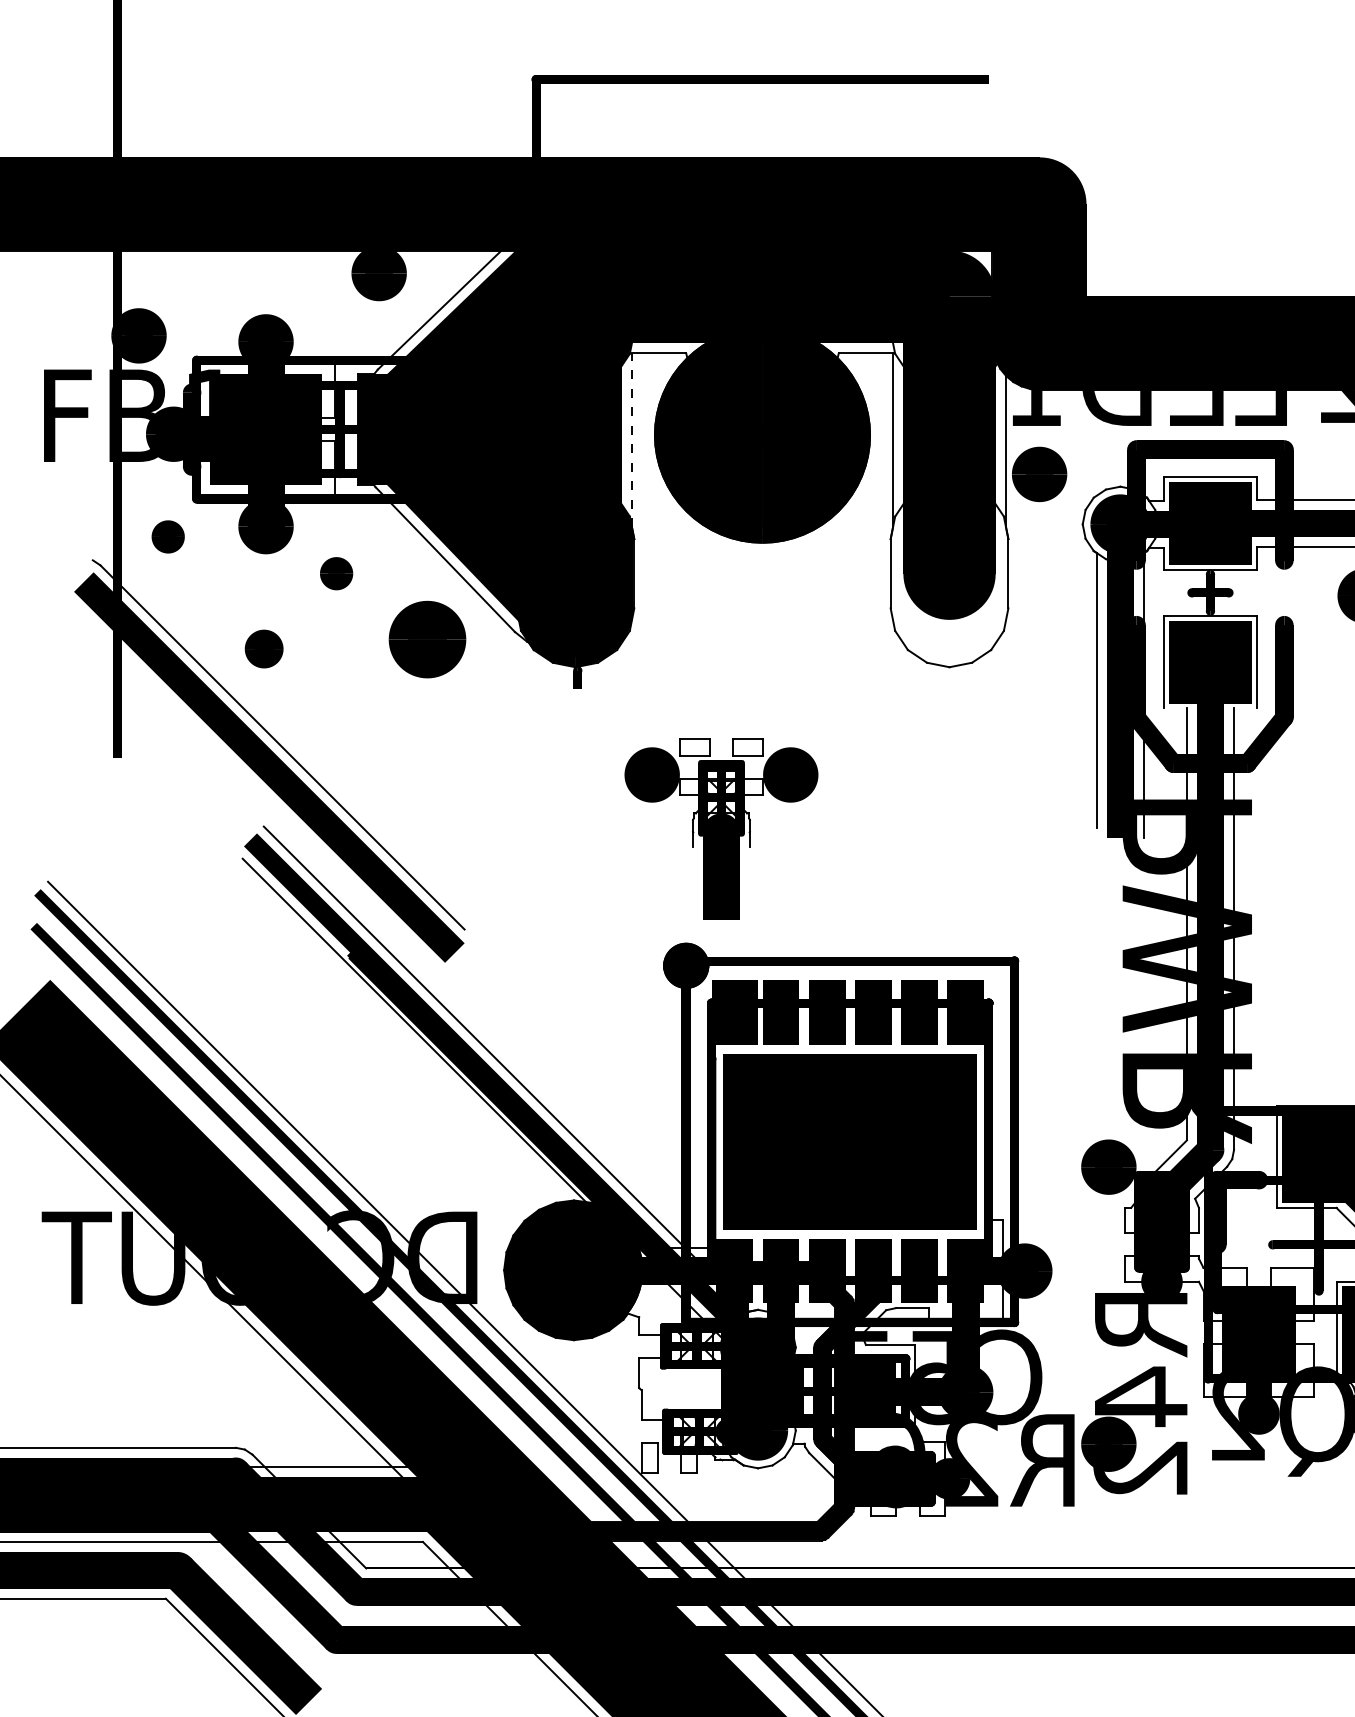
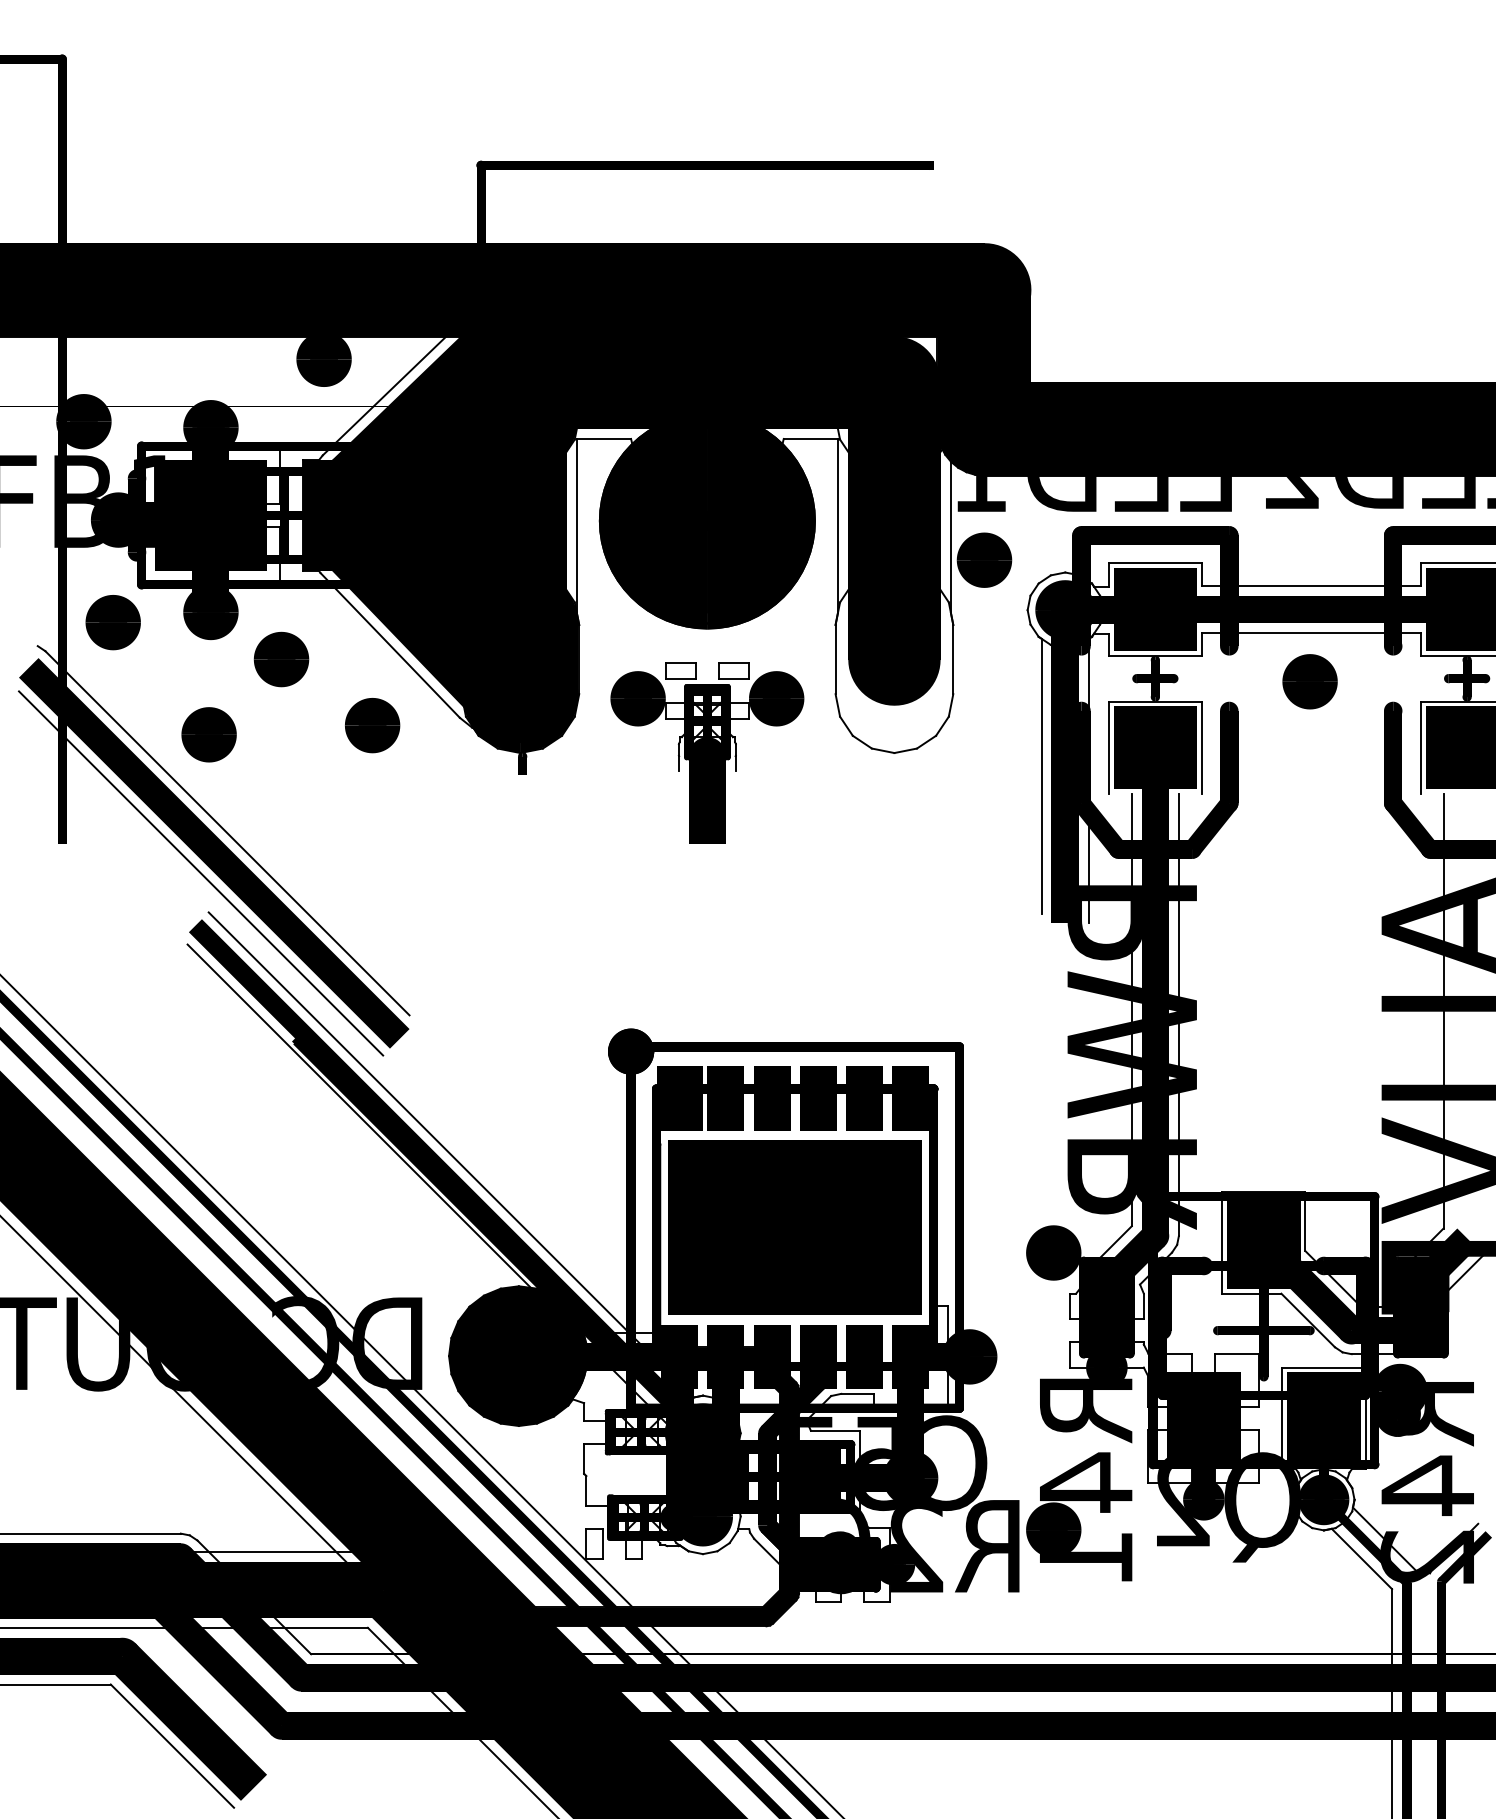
line: (631, 439) -> (576, 525), dashed -> solid
part: (167, 536) -> (112, 622), size x1.67
part: (336, 573) -> (281, 659), size x1.67
part: (427, 639) -> (372, 725), size x0.71
part: (263, 648) -> (208, 734), size x1.43
line: (256, 787) -> (201, 873), added
part: (721, 828) -> (707, 752), moved
text: (1140, 1468) -> (1085, 1554), R42 -> R41

